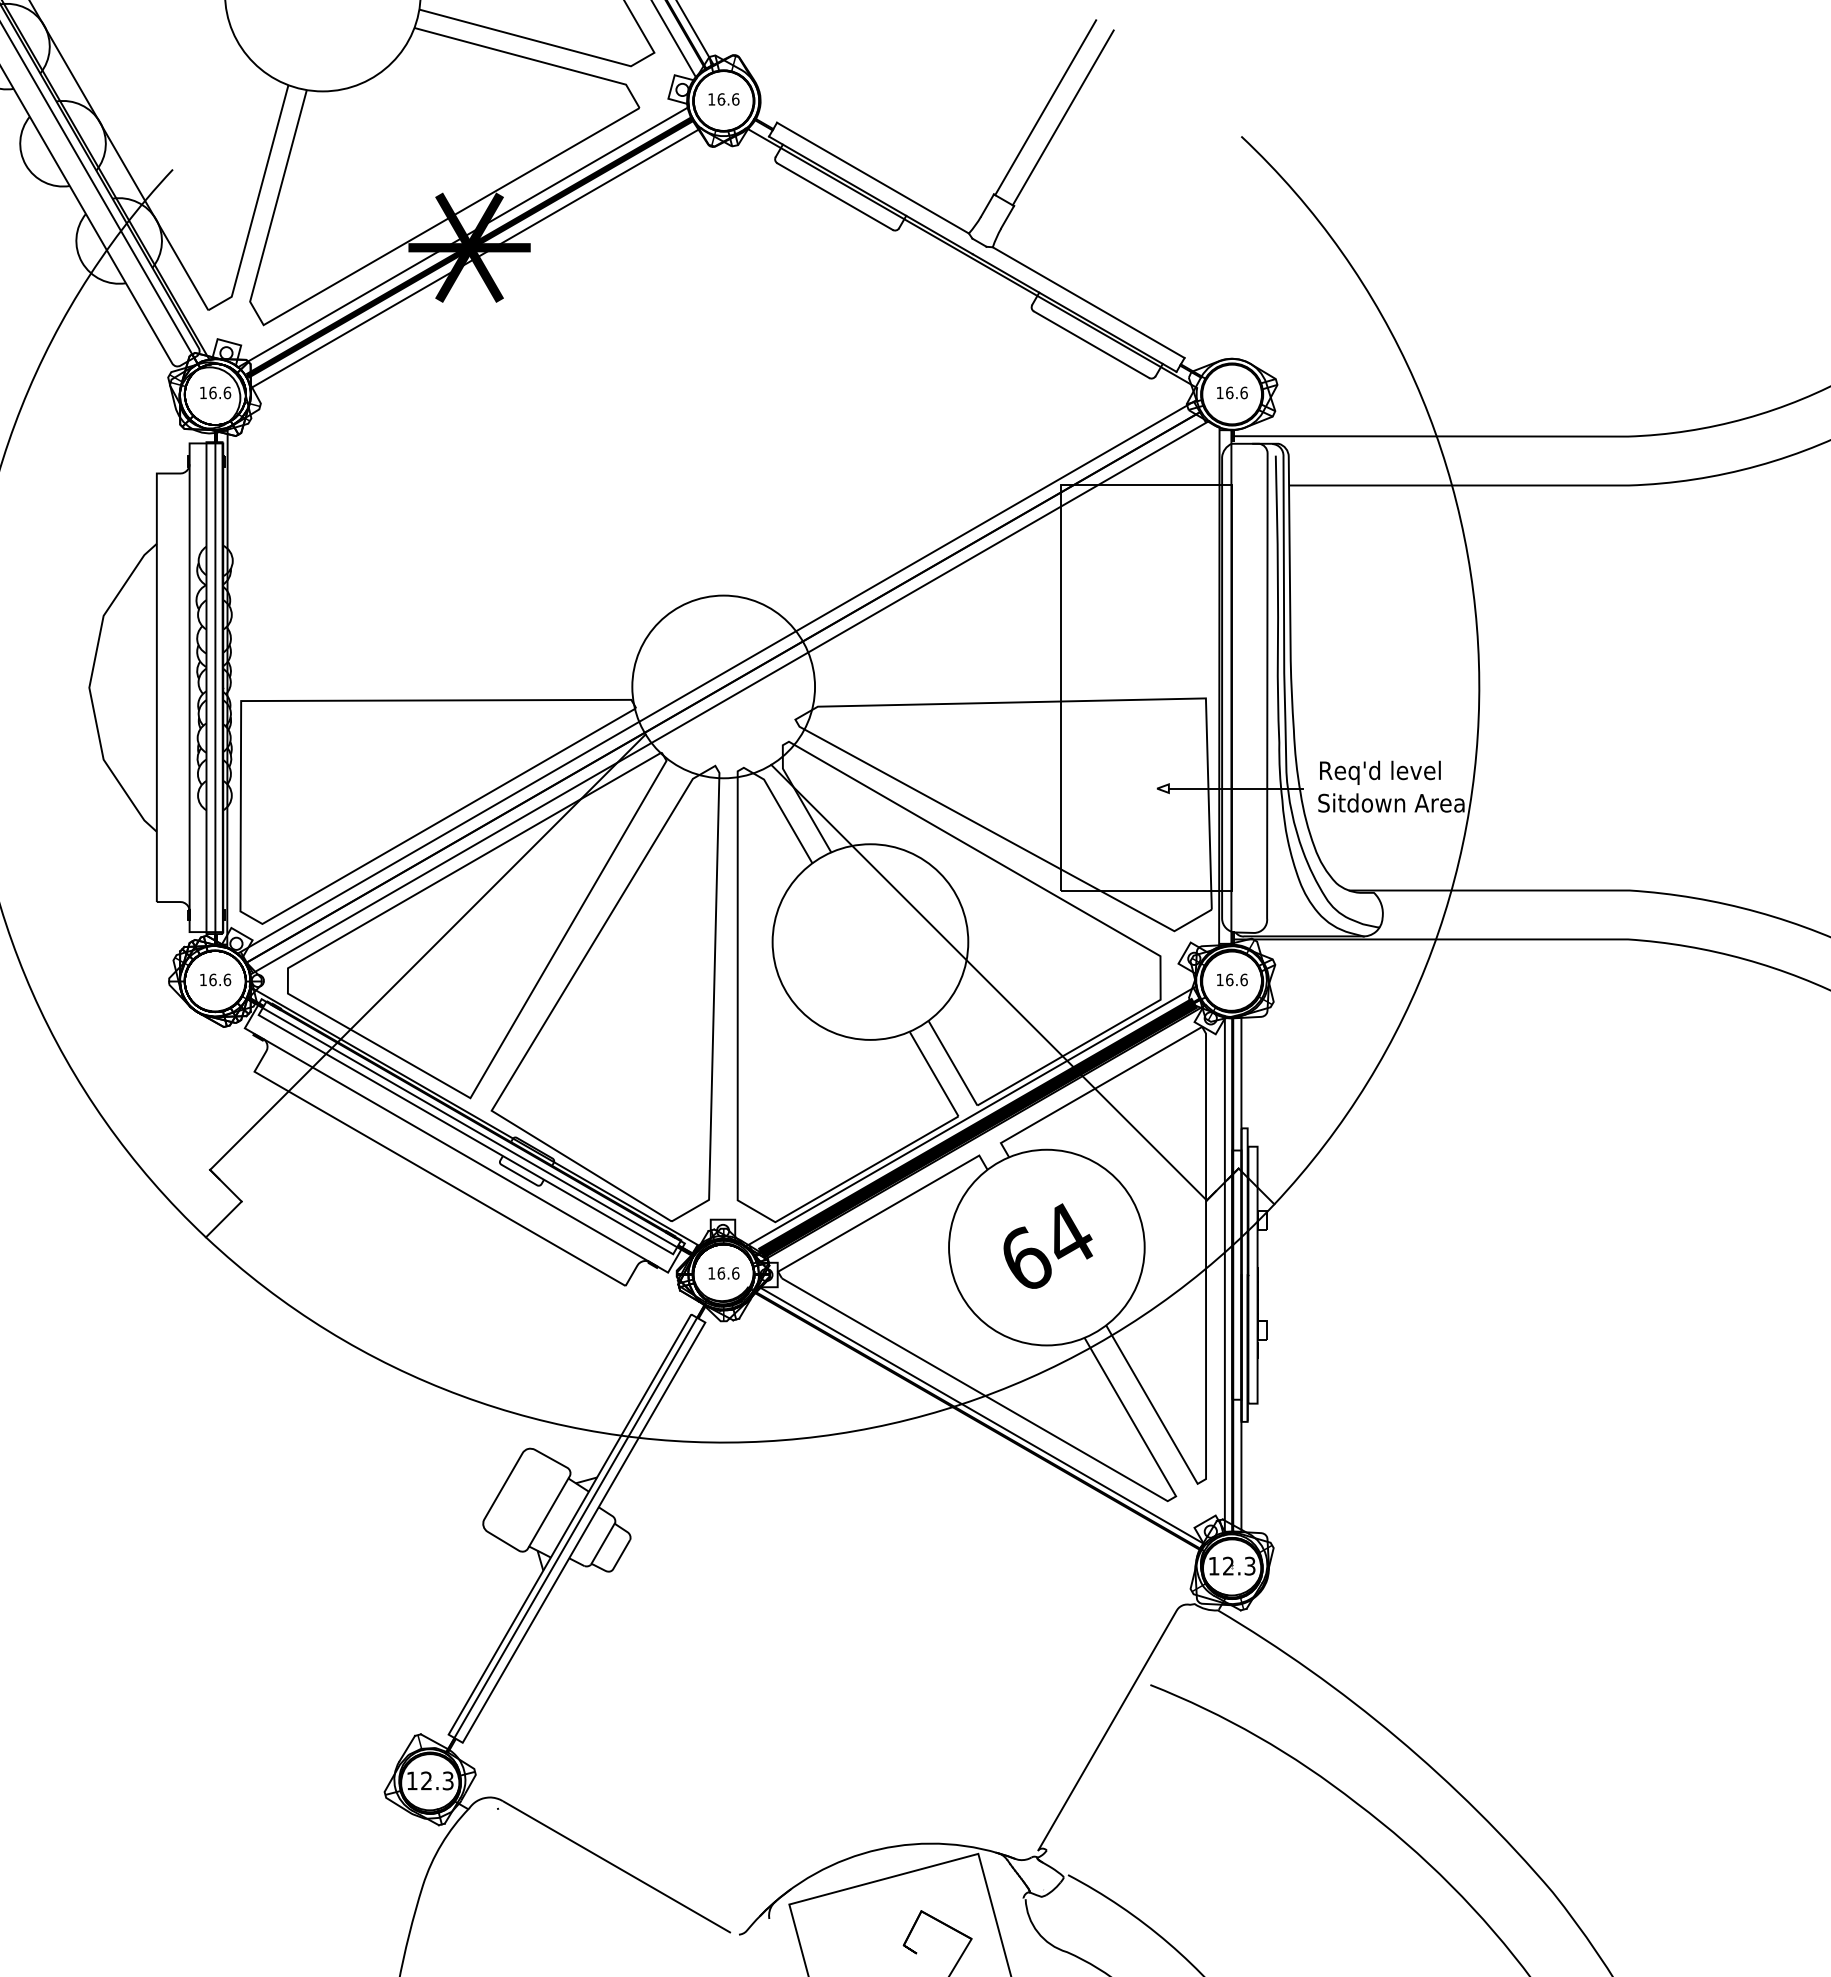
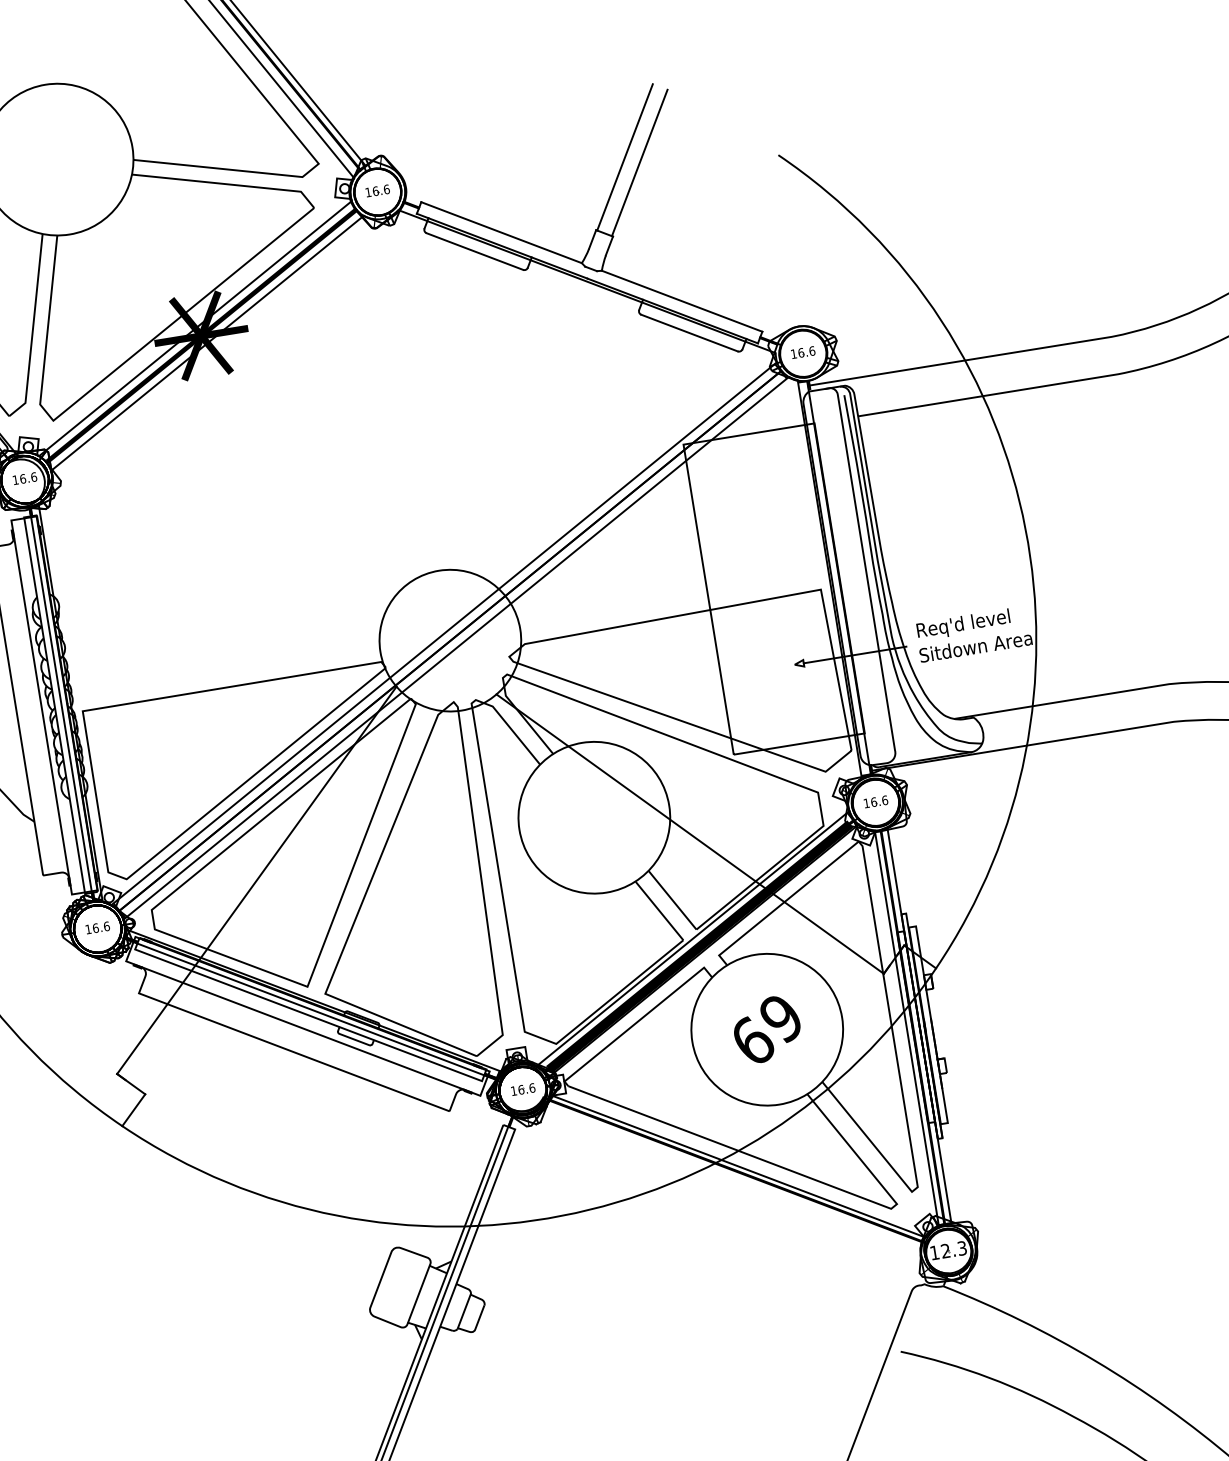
text: (1067, 1235) -> (781, 1017), 64 -> 69

